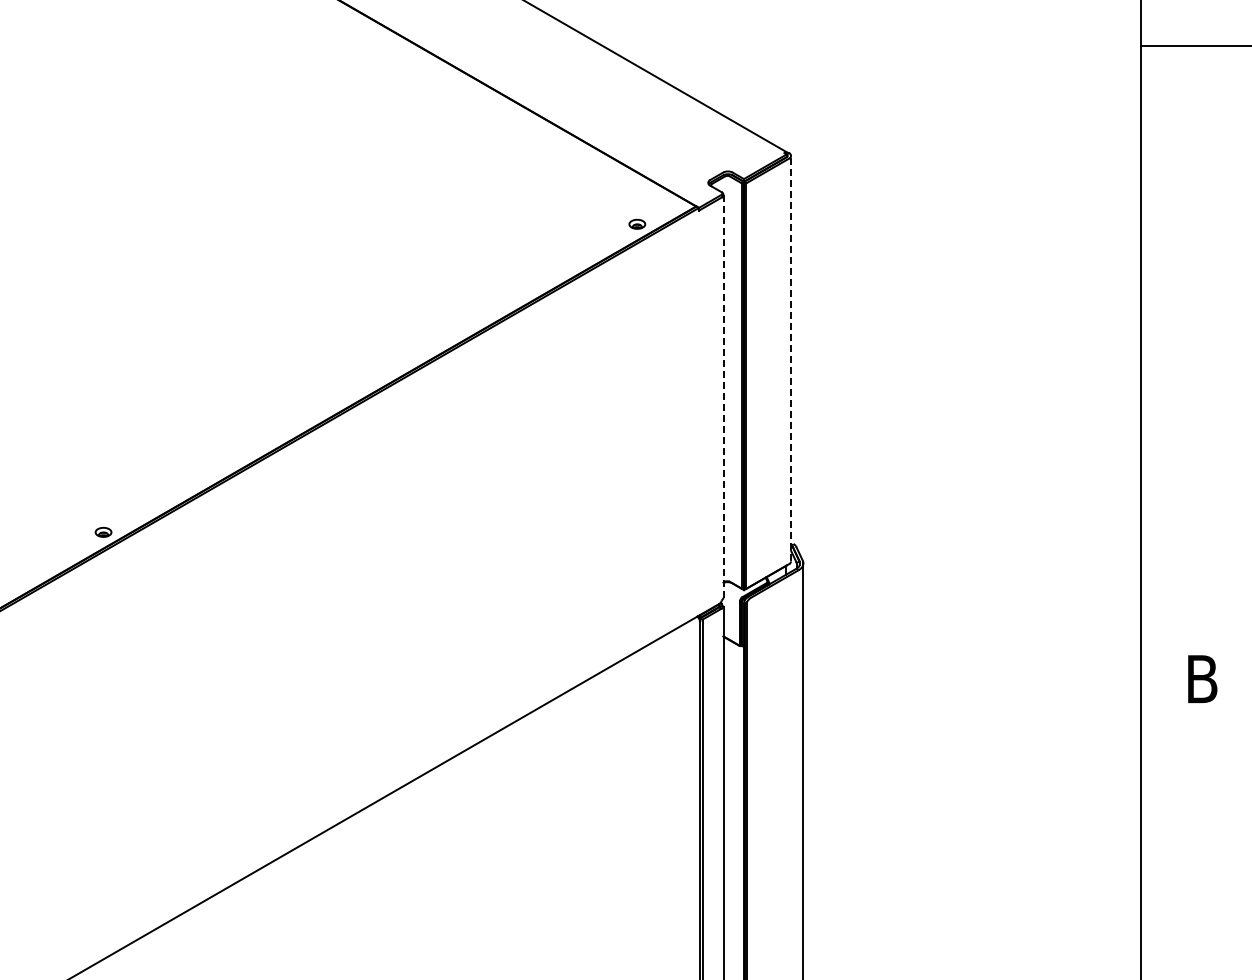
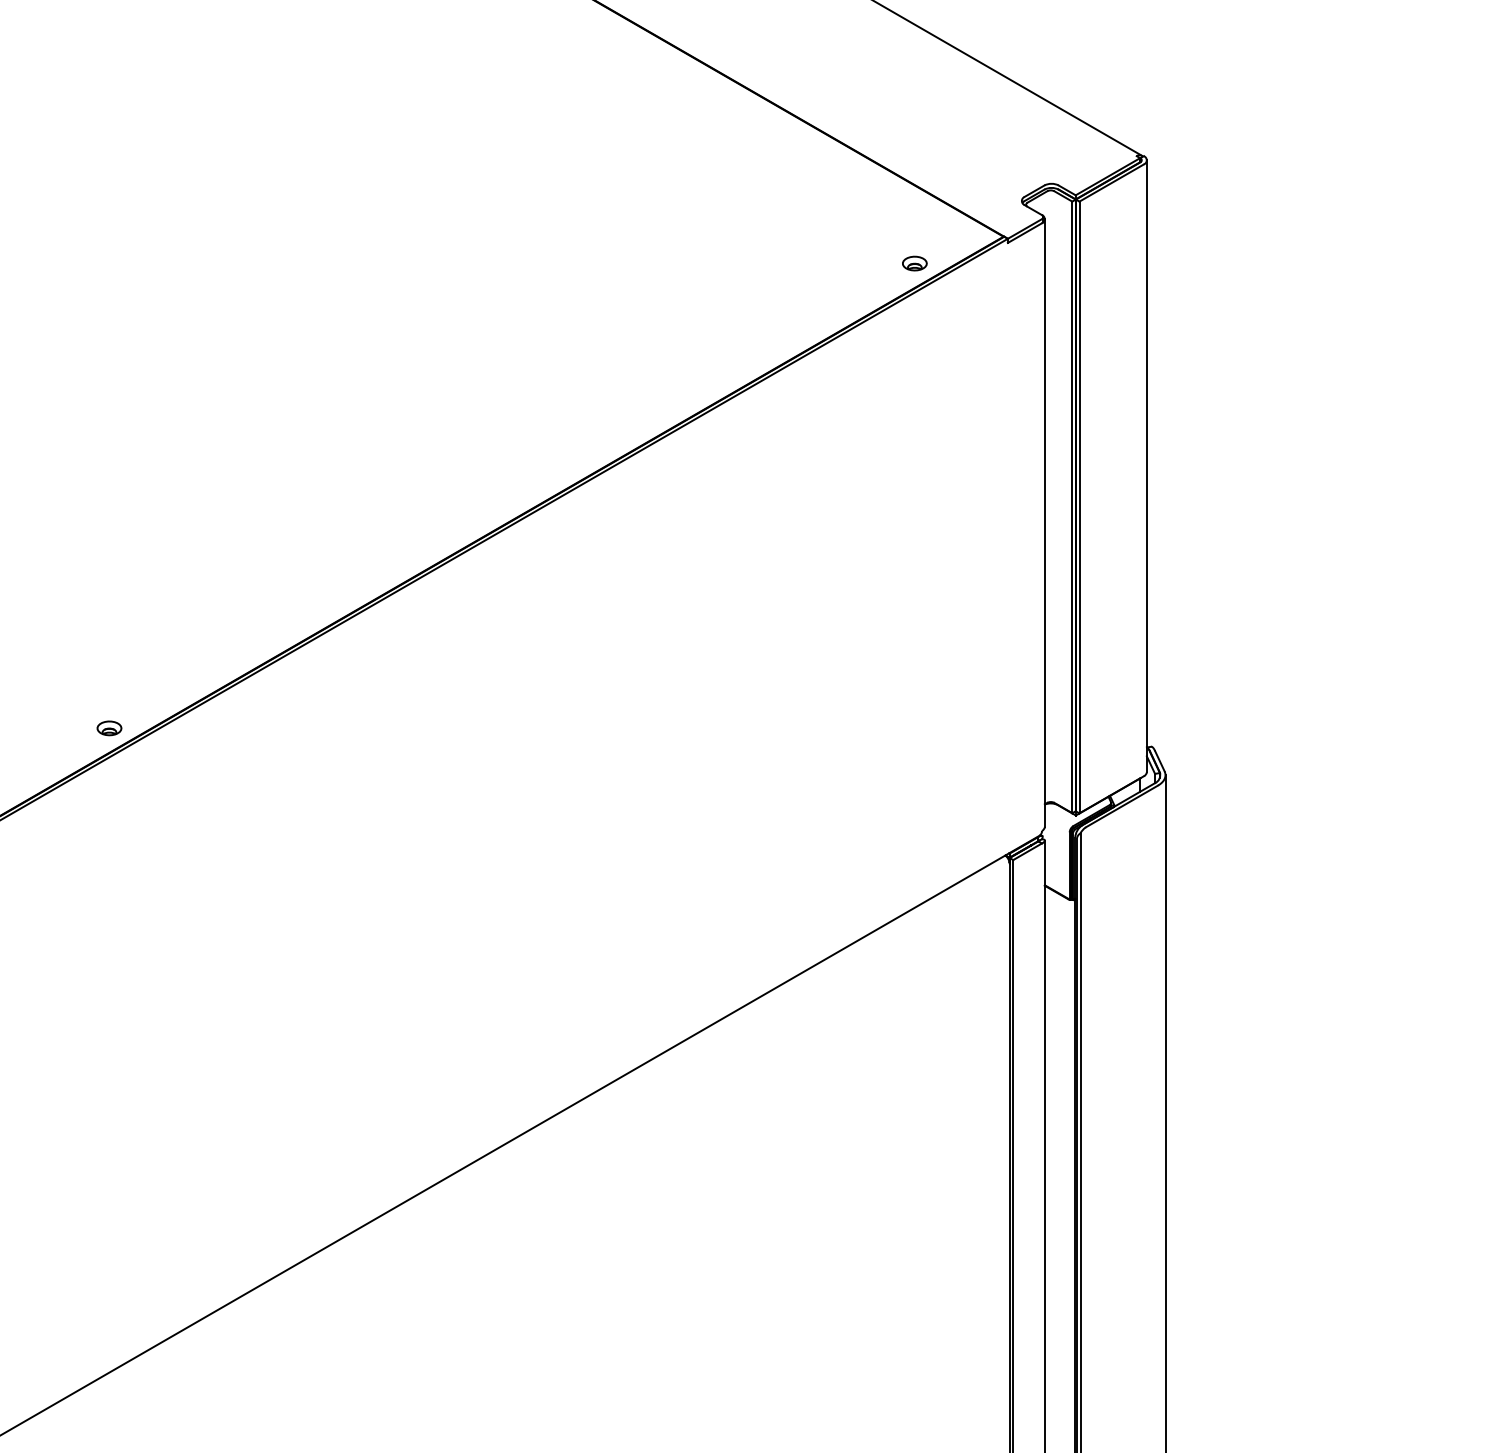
line: (791, 358) -> (1147, 466), dashed -> solid
line: (723, 395) -> (1044, 521), dashed -> solid

